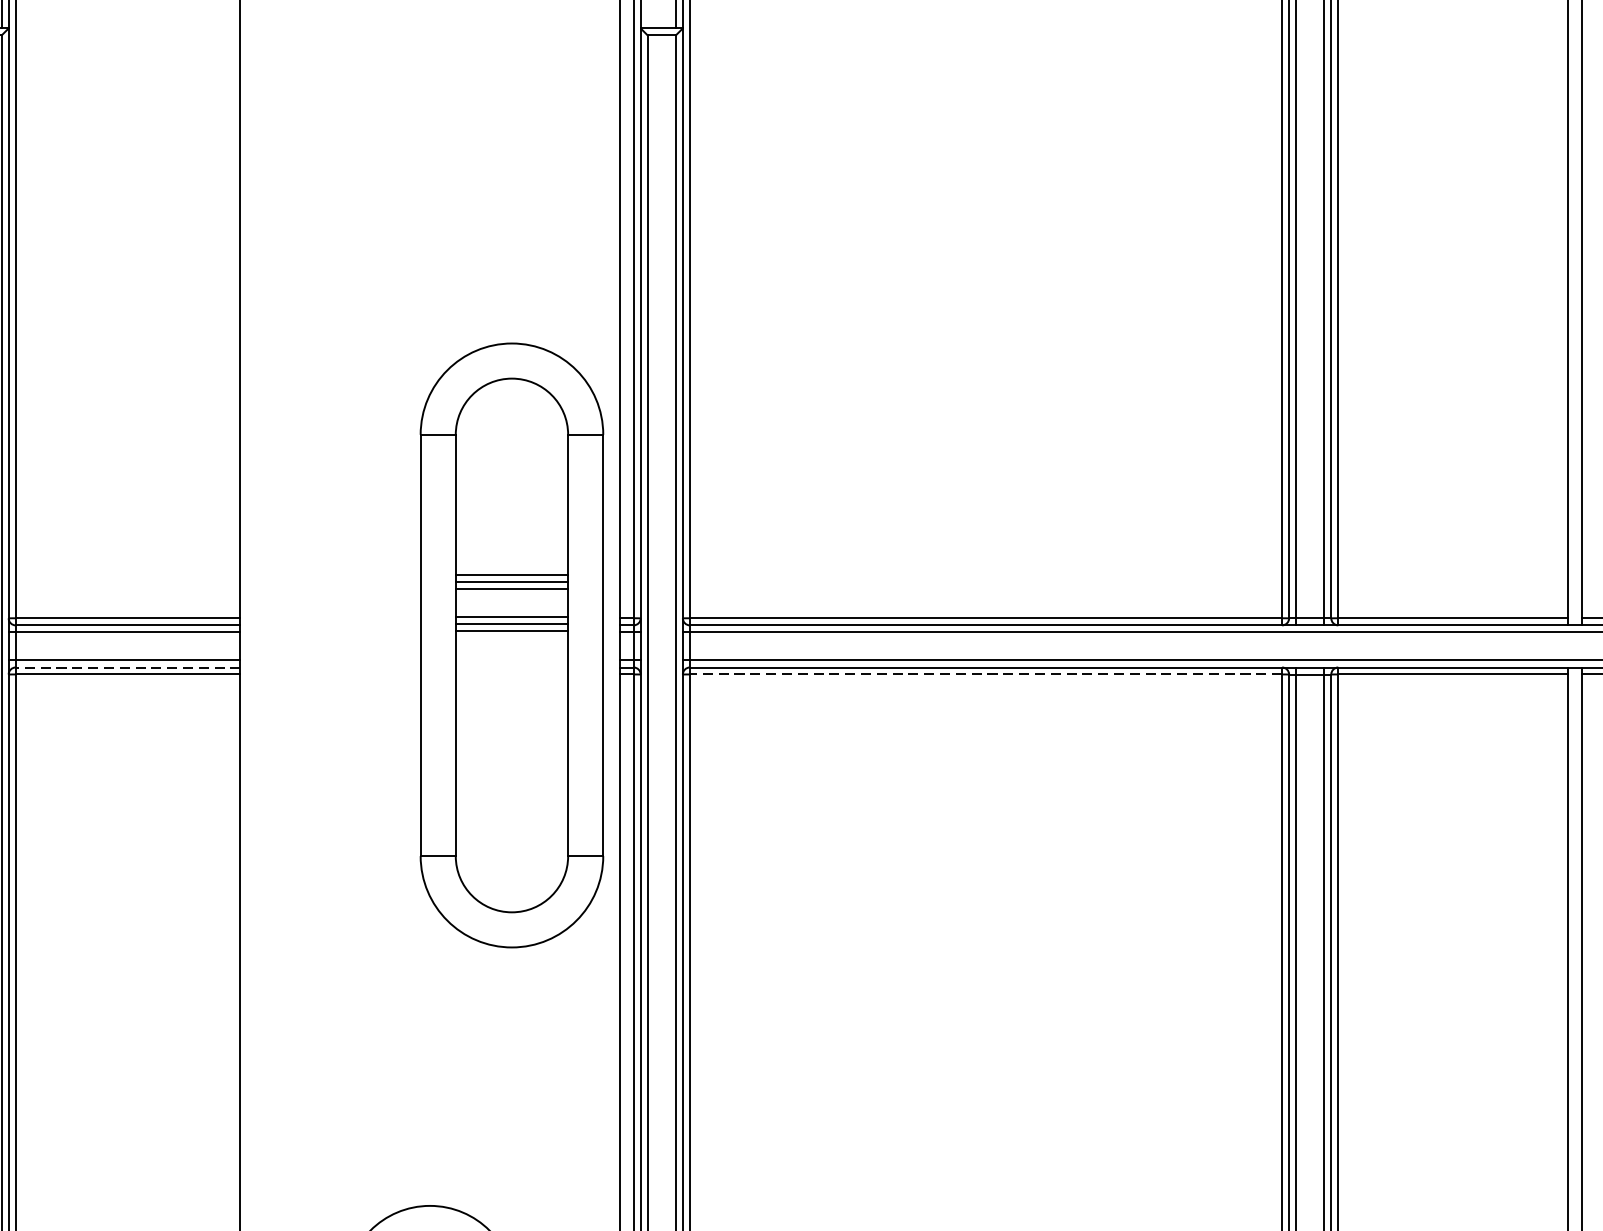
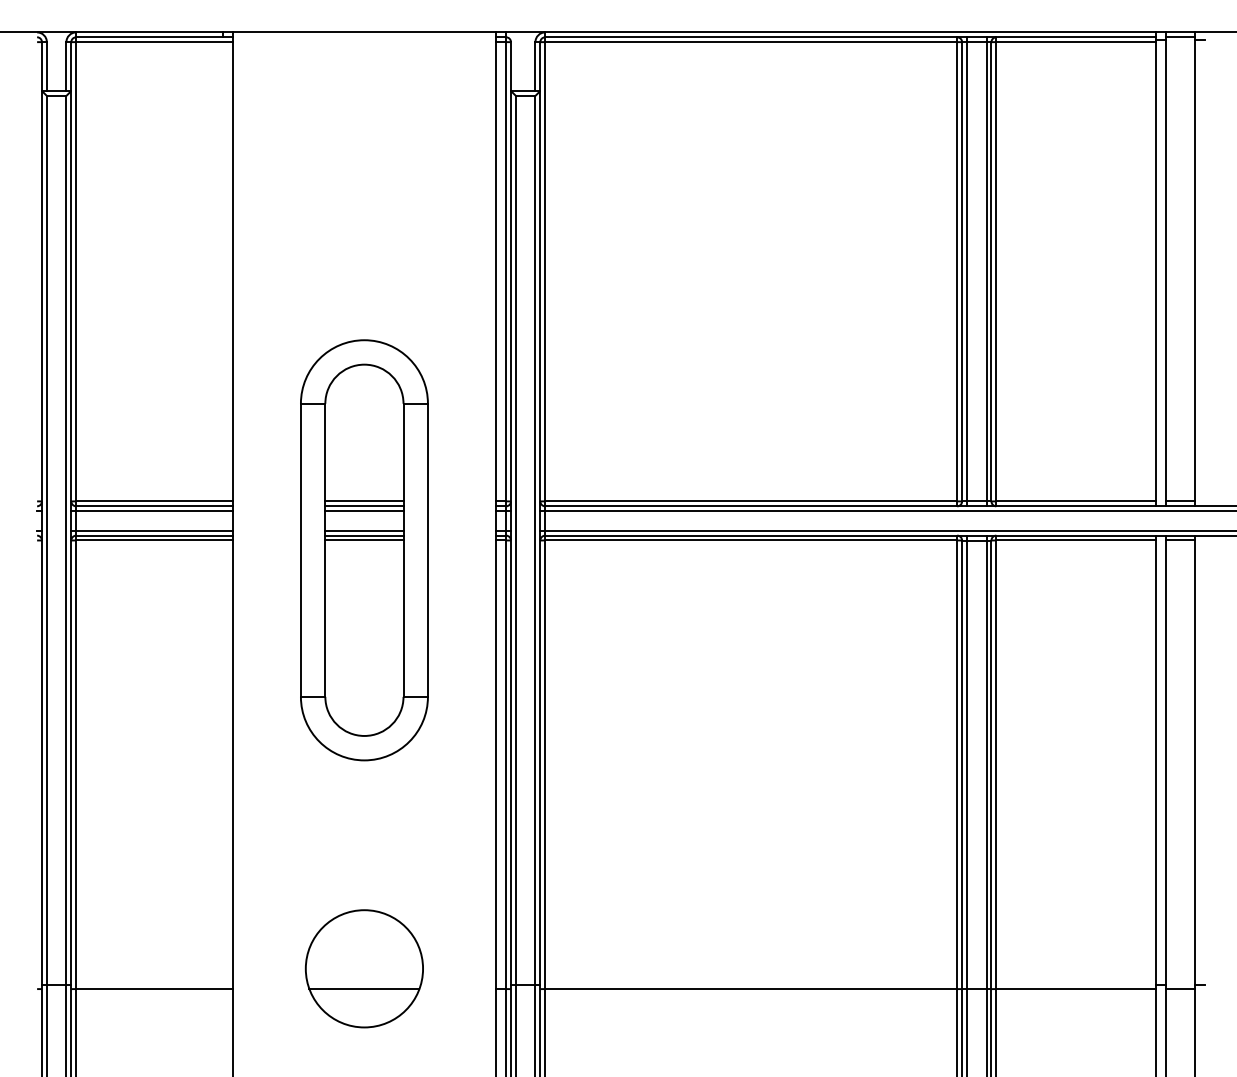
part: (512, 645) -> (364, 550), moved
line: (126, 667) -> (153, 535), dashed -> solid
line: (984, 674) -> (750, 540), dashed -> solid

